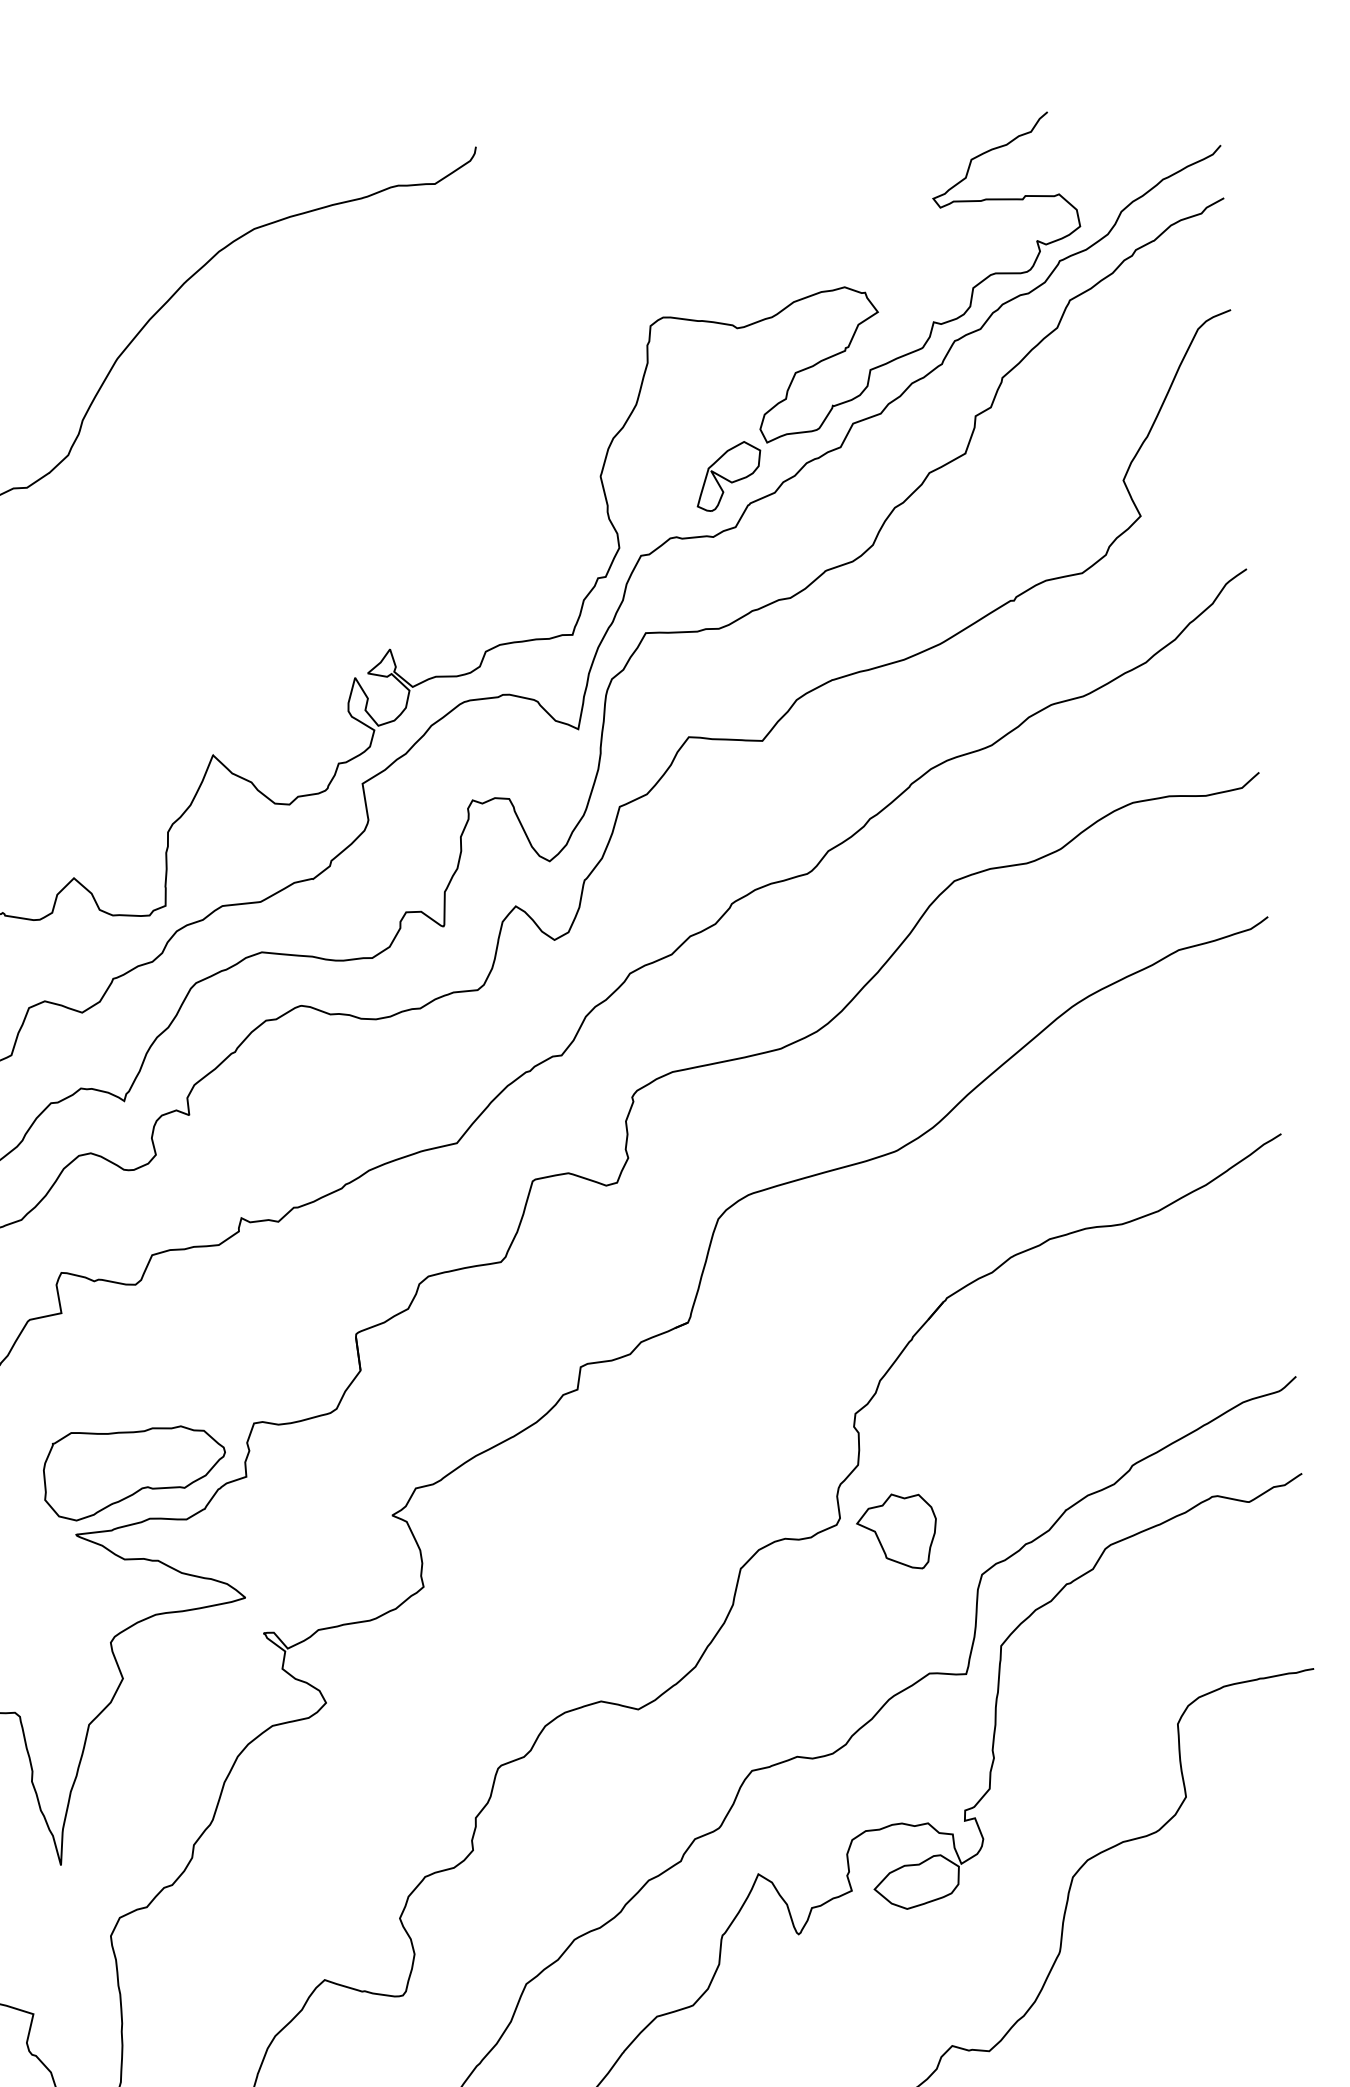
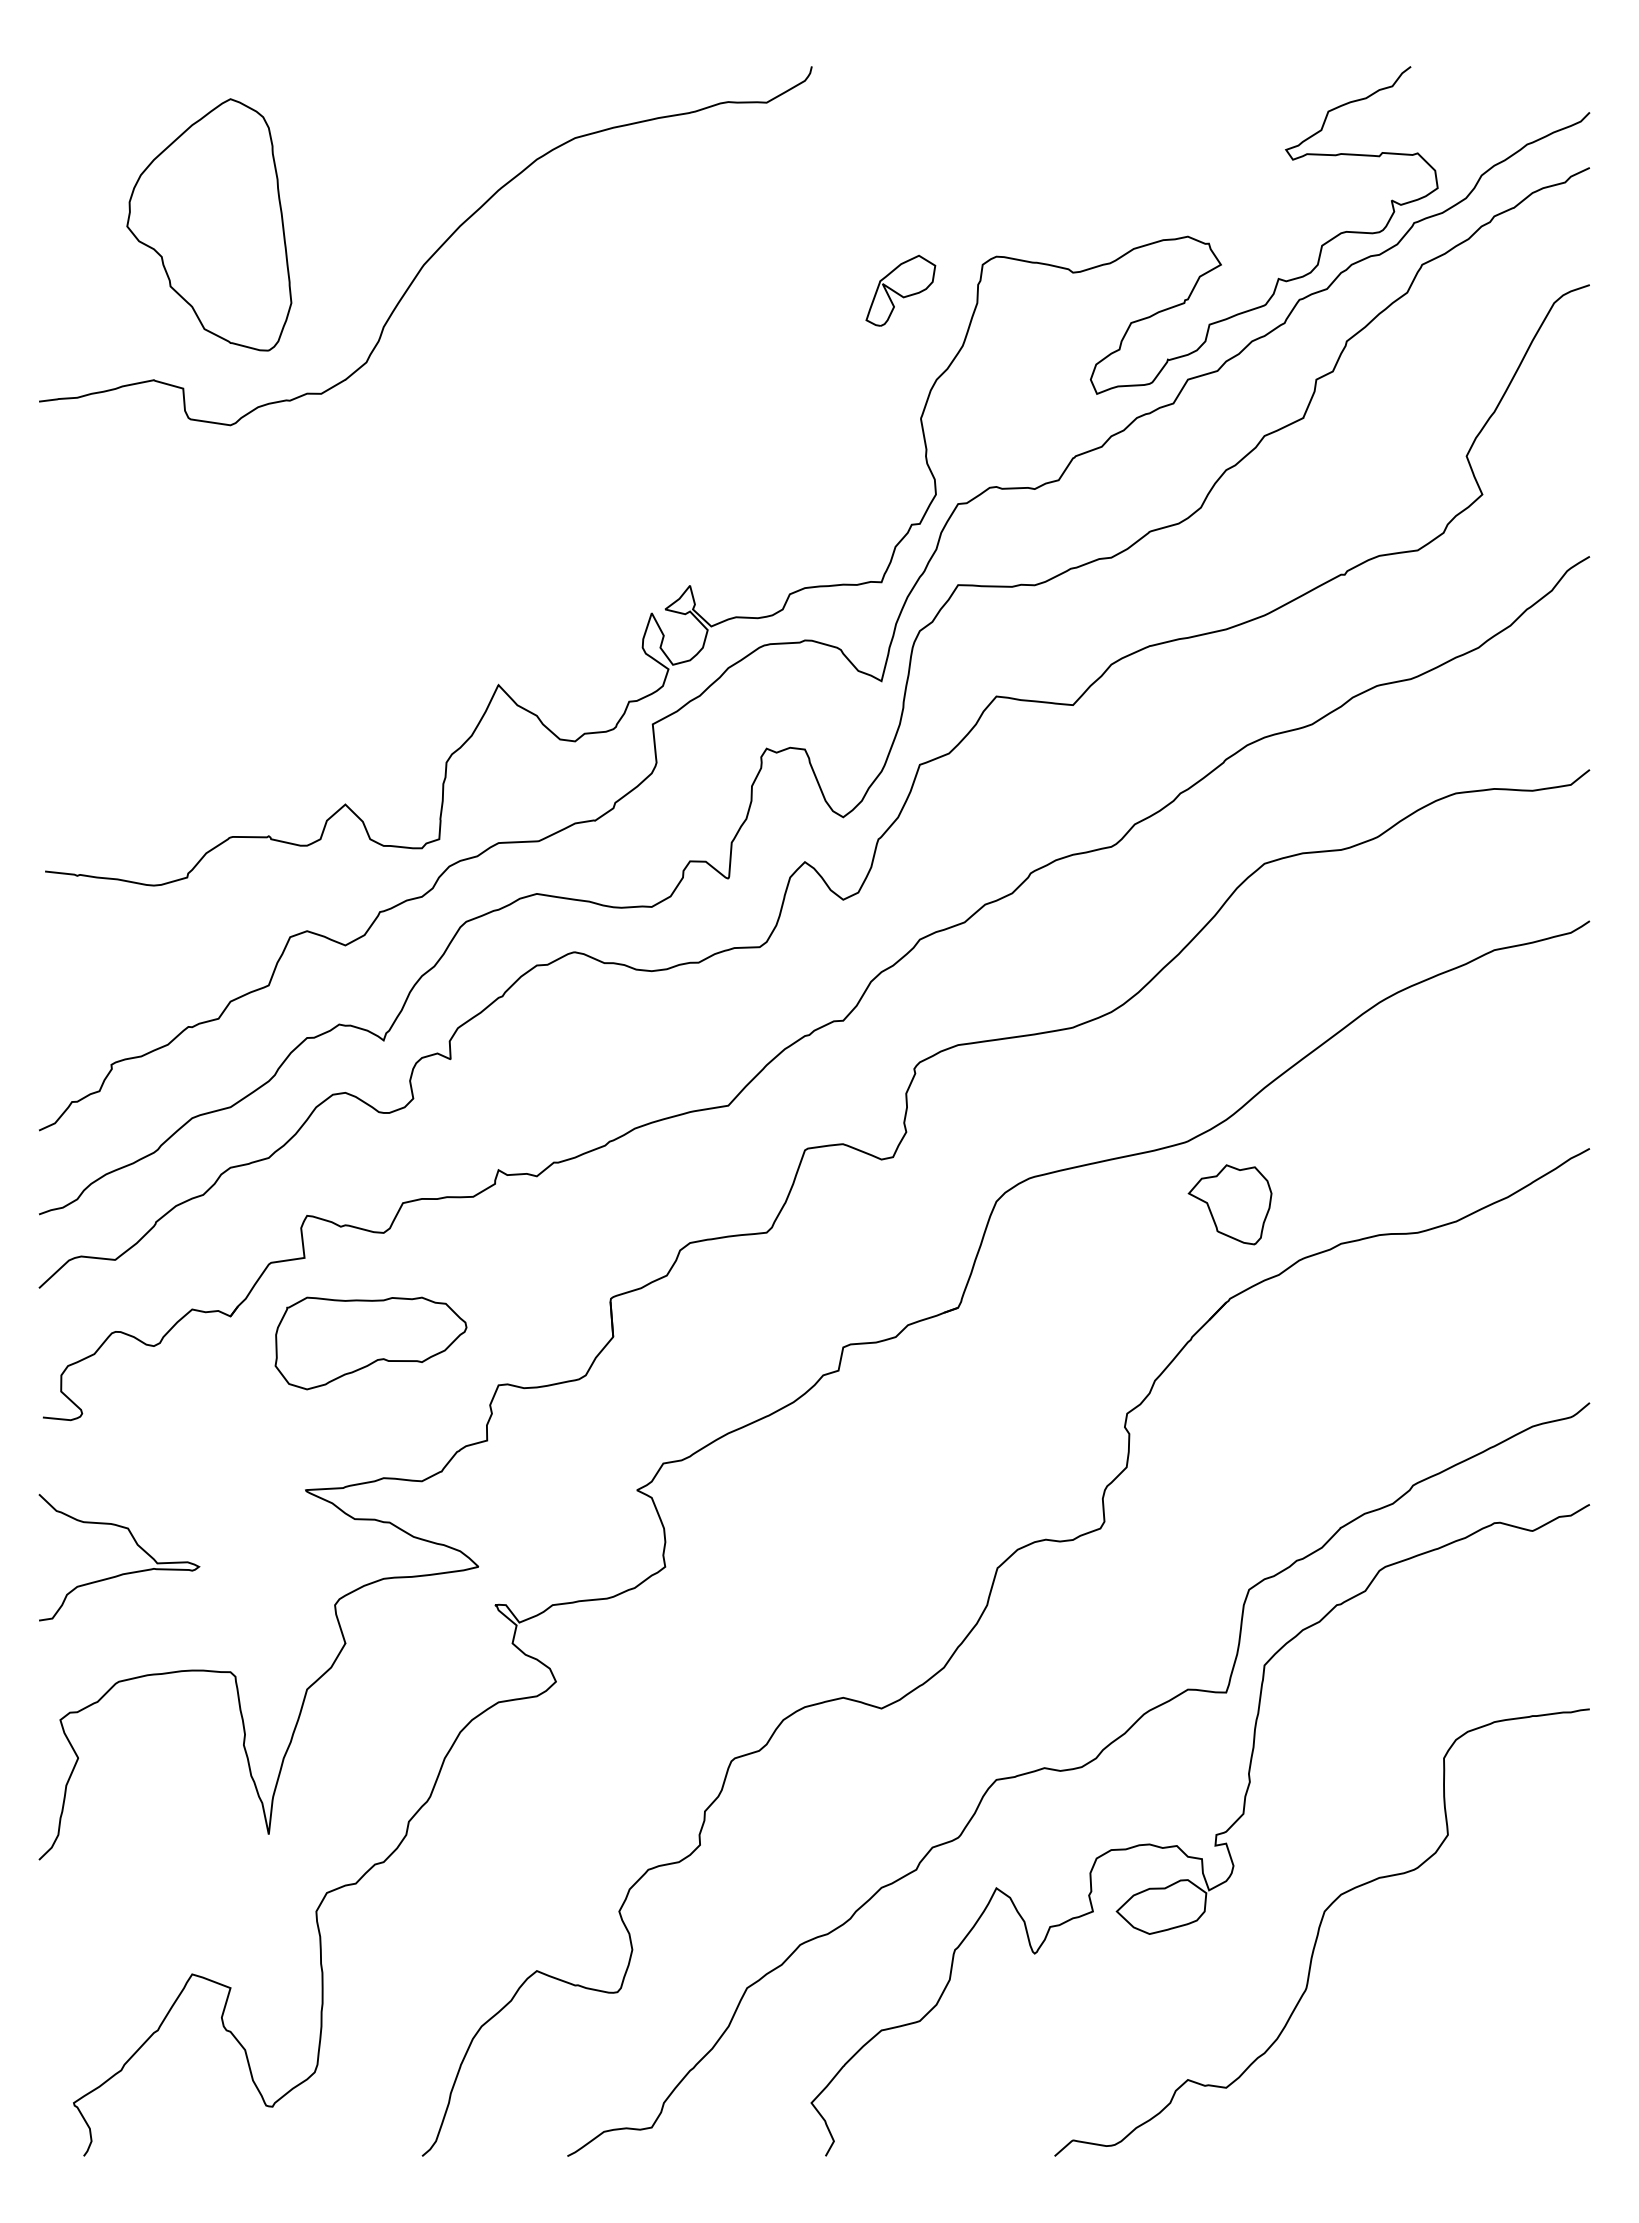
part: (728, 476) -> (900, 290), moved
part: (134, 1473) -> (370, 1343), moved
part: (896, 1531) -> (1229, 1204), moved

